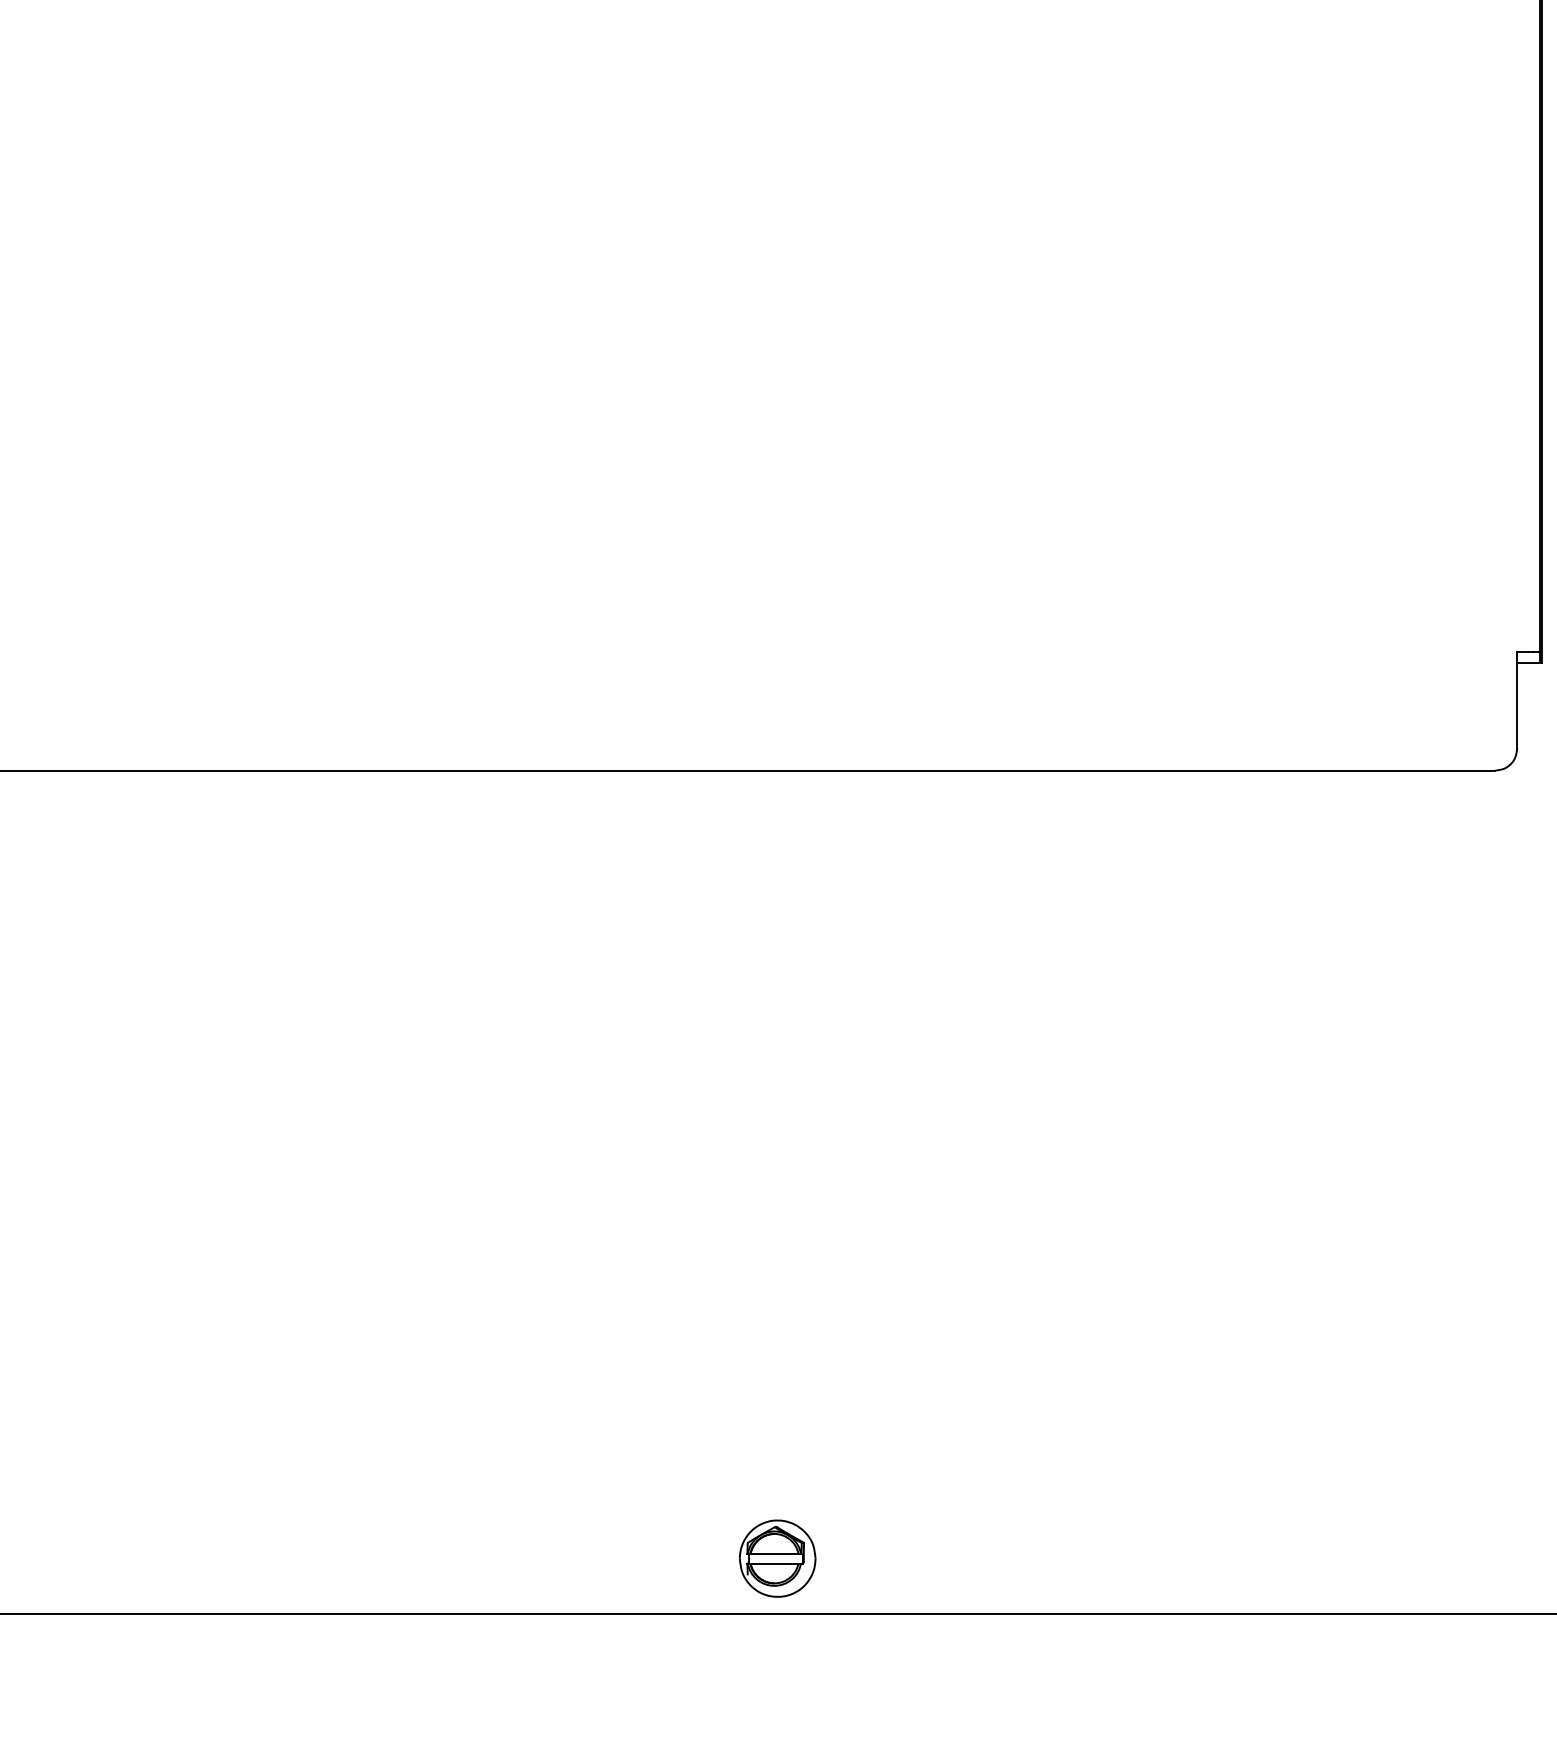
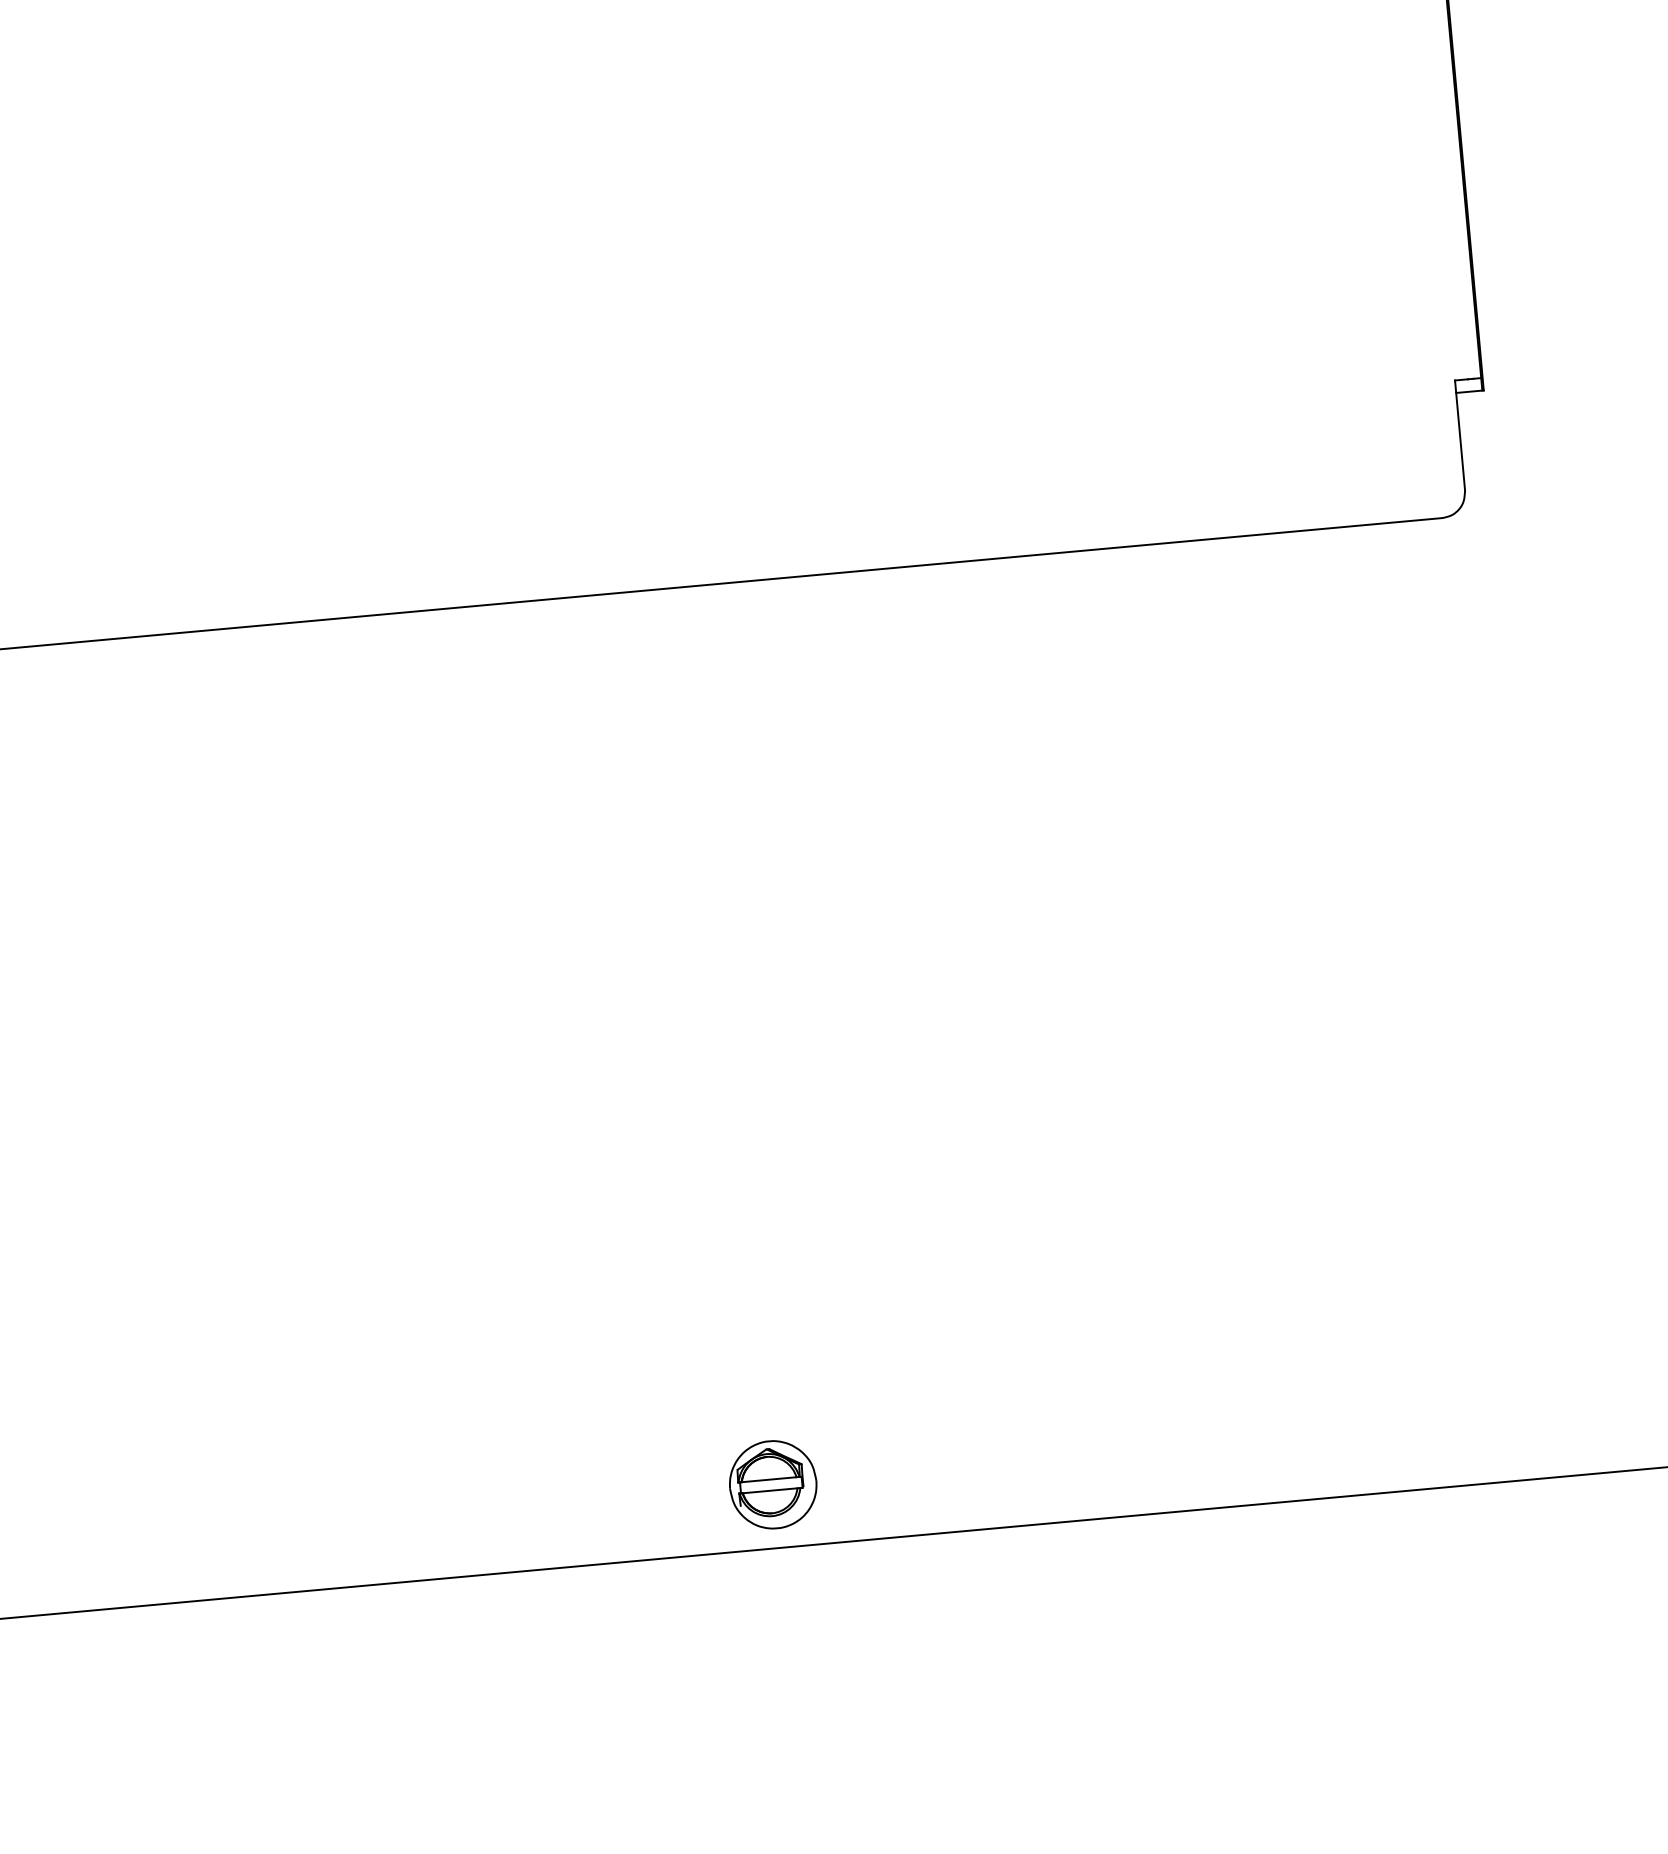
part: (777, 1558) -> (773, 1484), moved

